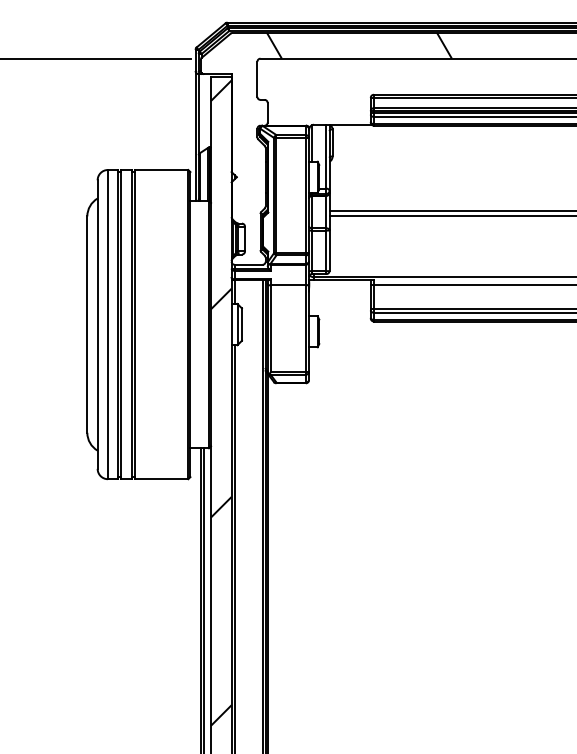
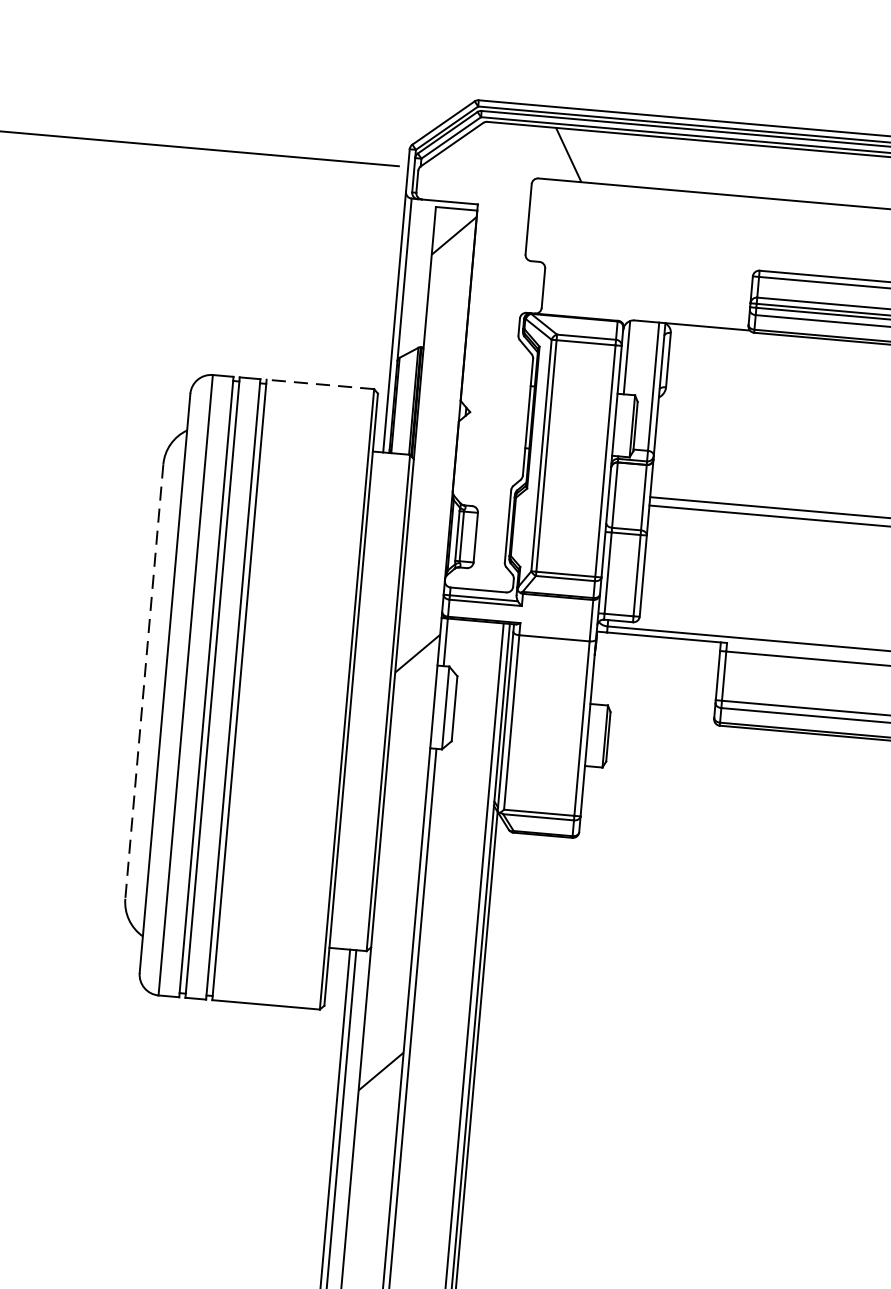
line: (161, 170) -> (320, 385), solid -> dashed
line: (87, 325) -> (144, 683), solid -> dashed

